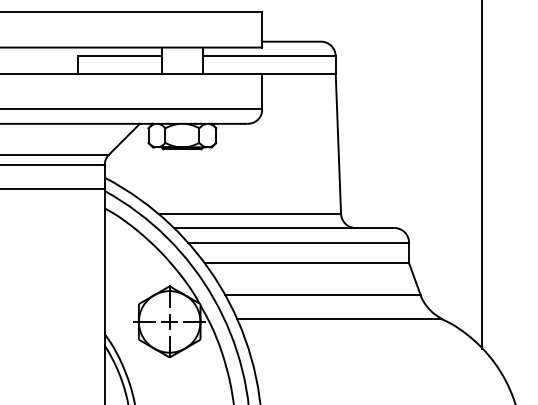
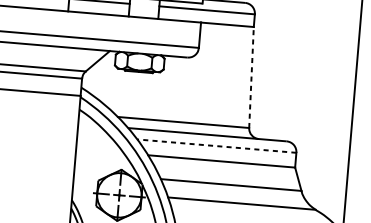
line: (338, 143) -> (251, 77), solid -> dashed
line: (298, 242) -> (216, 146), solid -> dashed

